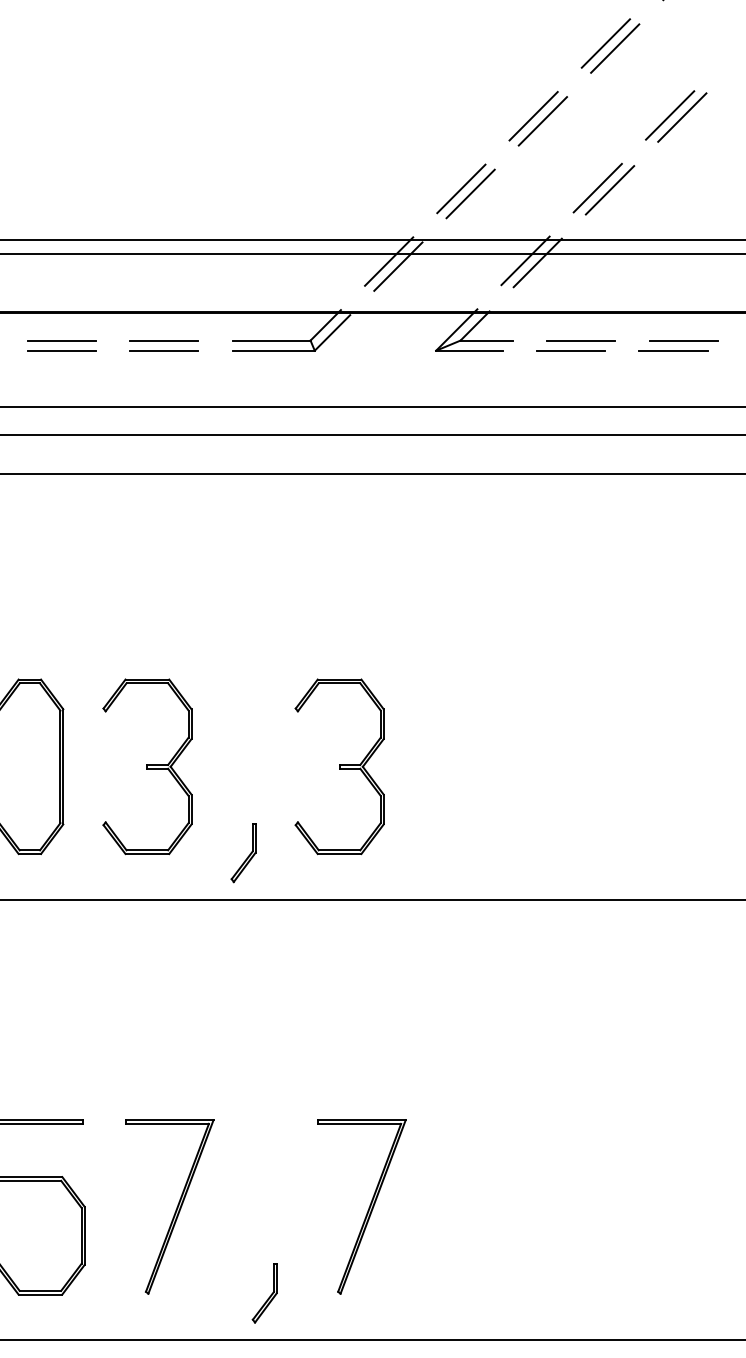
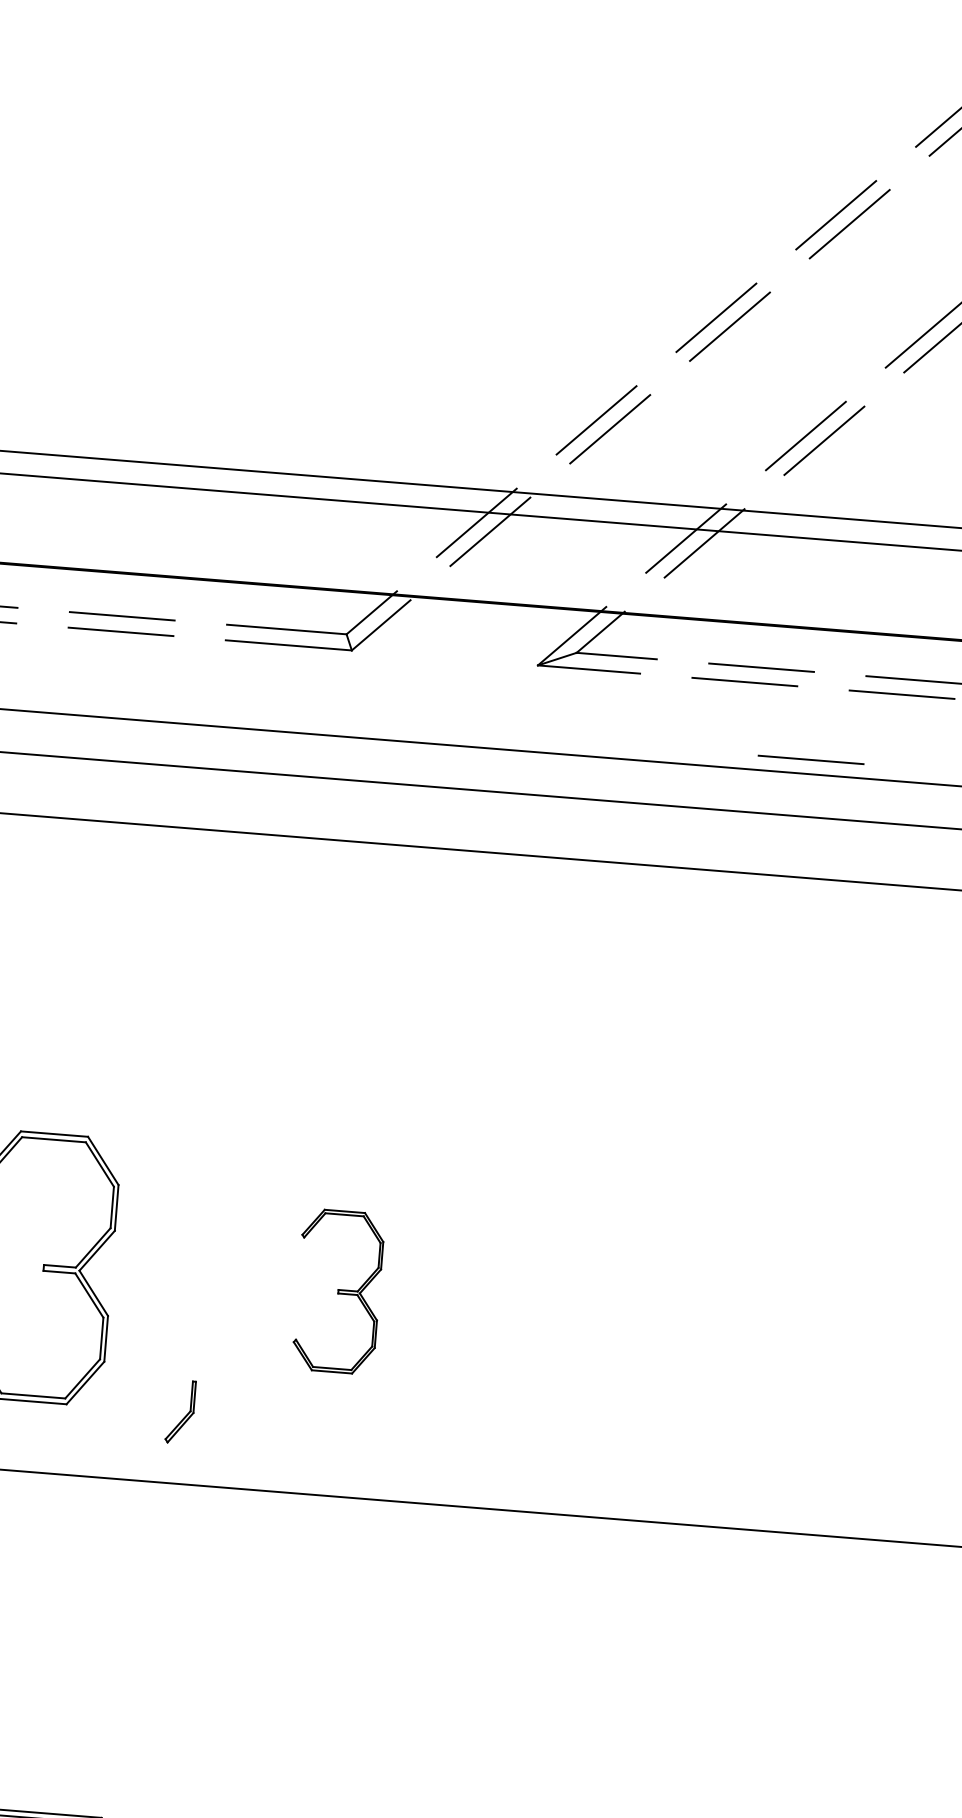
line: (617, 397) -> (810, 759), added
part: (339, 766) -> (338, 1291), size x0.6
part: (243, 853) -> (180, 1412), size x0.7

